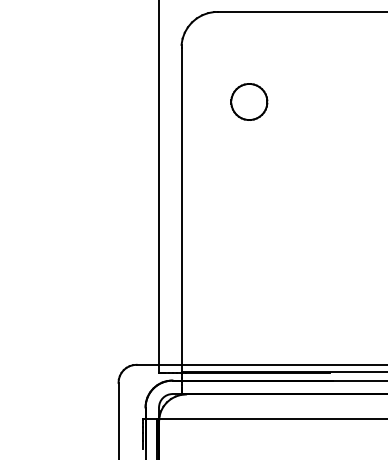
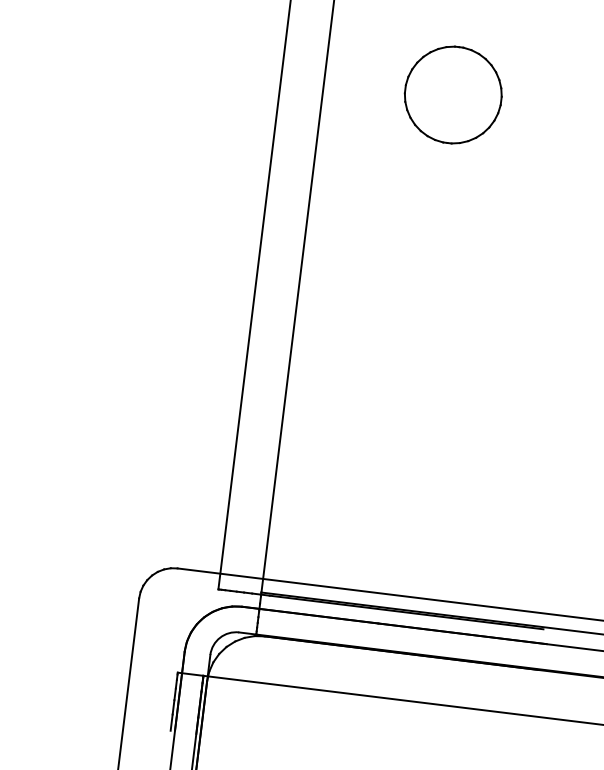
part: (249, 101) -> (453, 94), size x1.4

